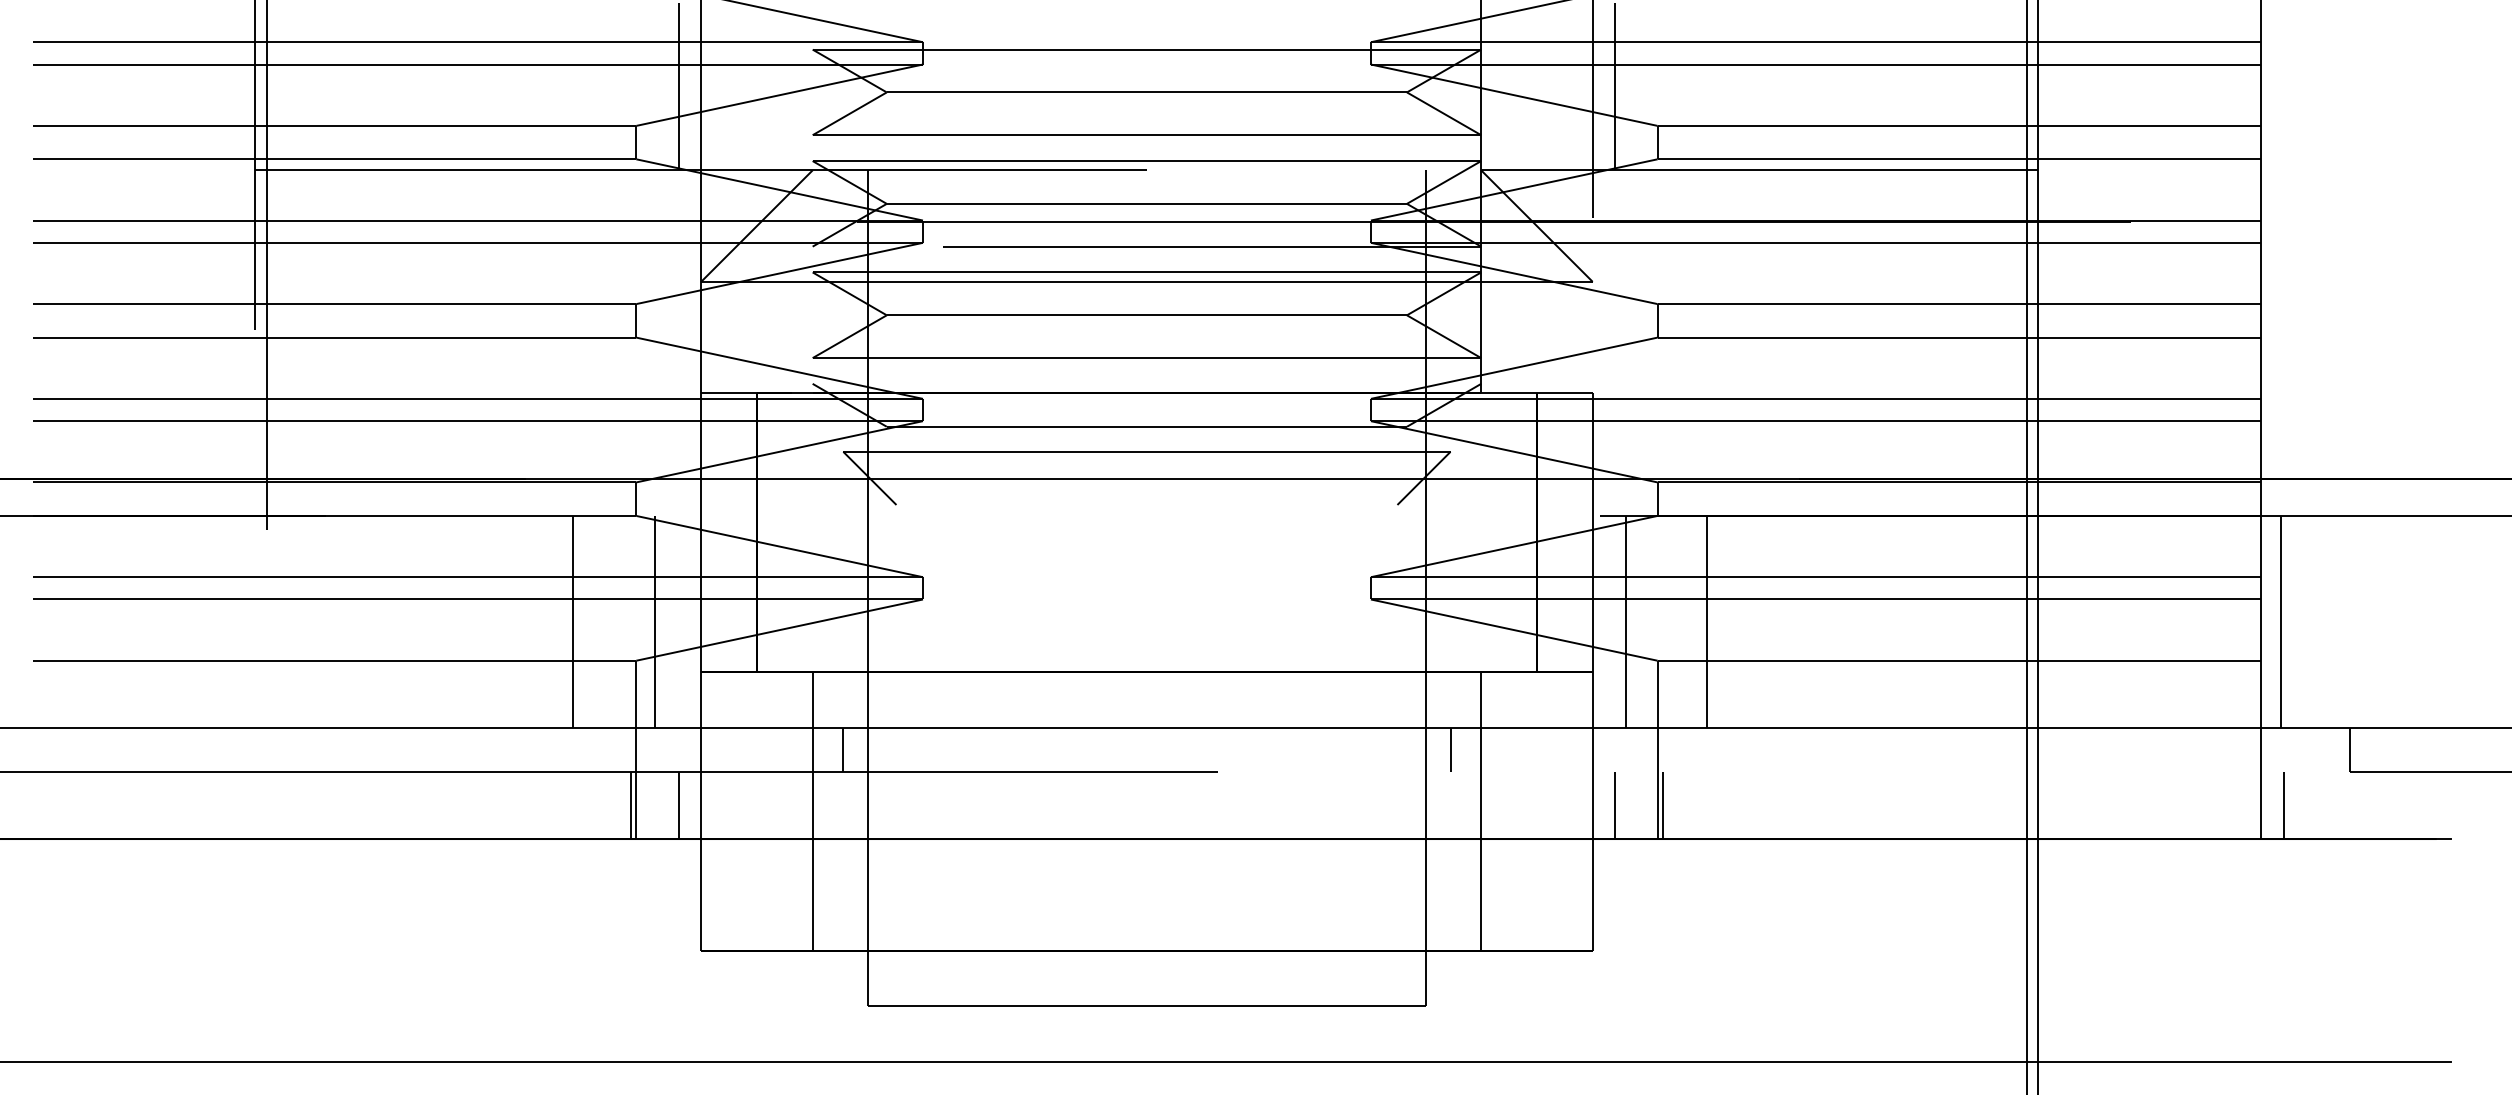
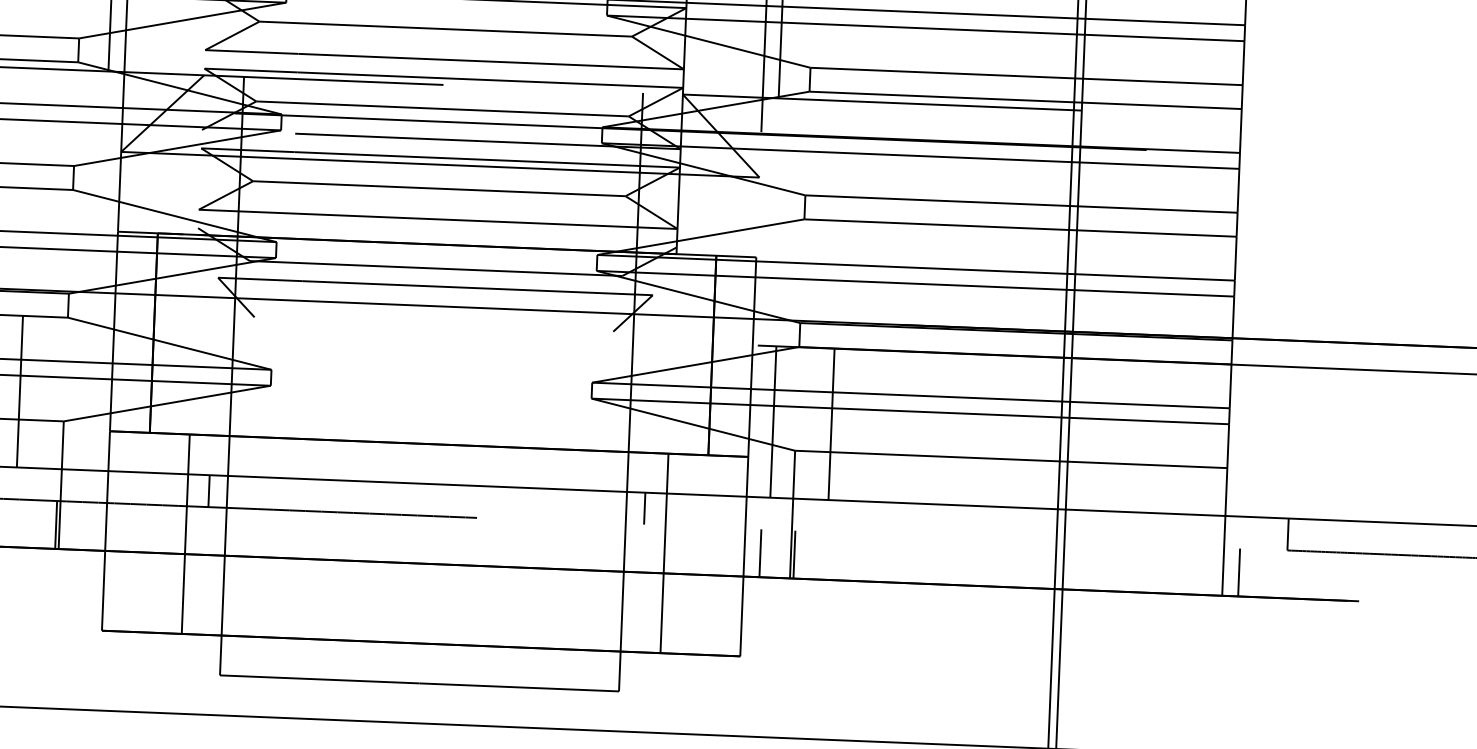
line: (654, 621) -> (77, 393), removed
line: (2280, 621) -> (1242, 440), removed
line: (678, 805) -> (89, 526), removed

